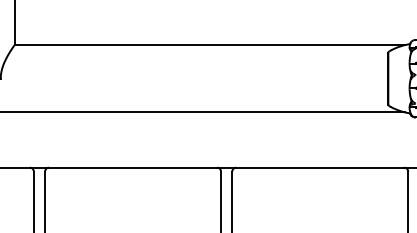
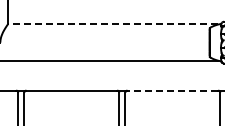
line: (208, 45) -> (112, 24), solid -> dashed
line: (319, 167) -> (172, 90), solid -> dashed

